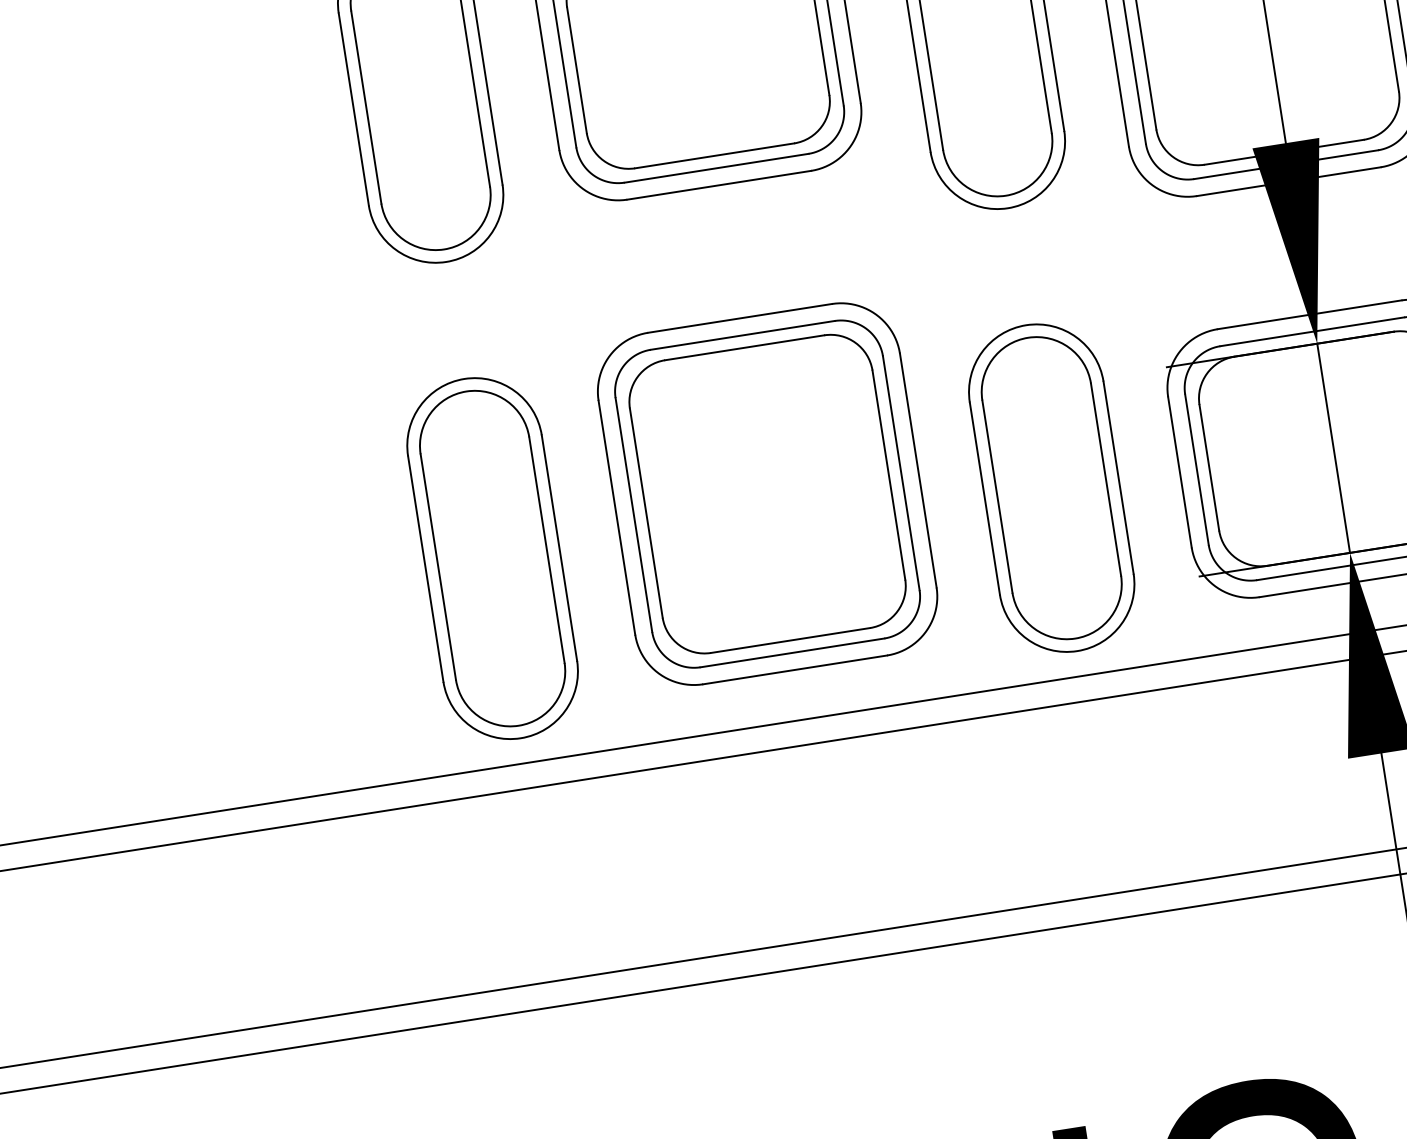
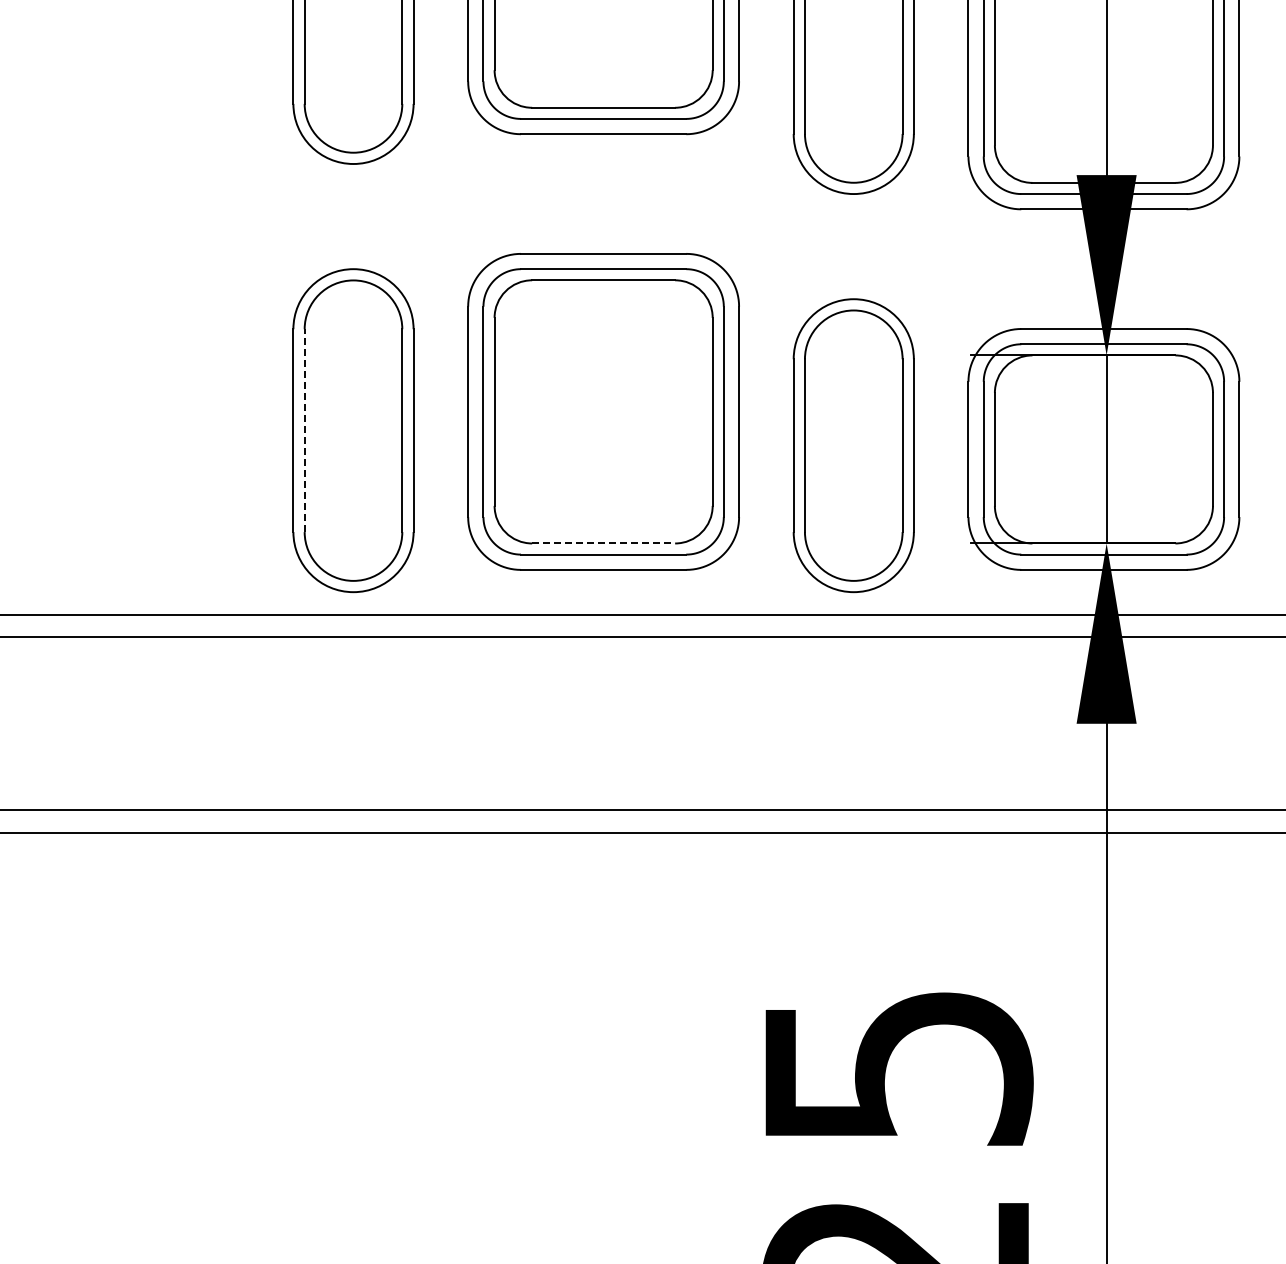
line: (438, 566) -> (304, 430), solid -> dashed
line: (791, 640) -> (604, 543), solid -> dashed

